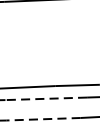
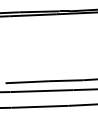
line: (46, 99) -> (42, 91), dashed -> solid
line: (44, 118) -> (40, 106), dashed -> solid

